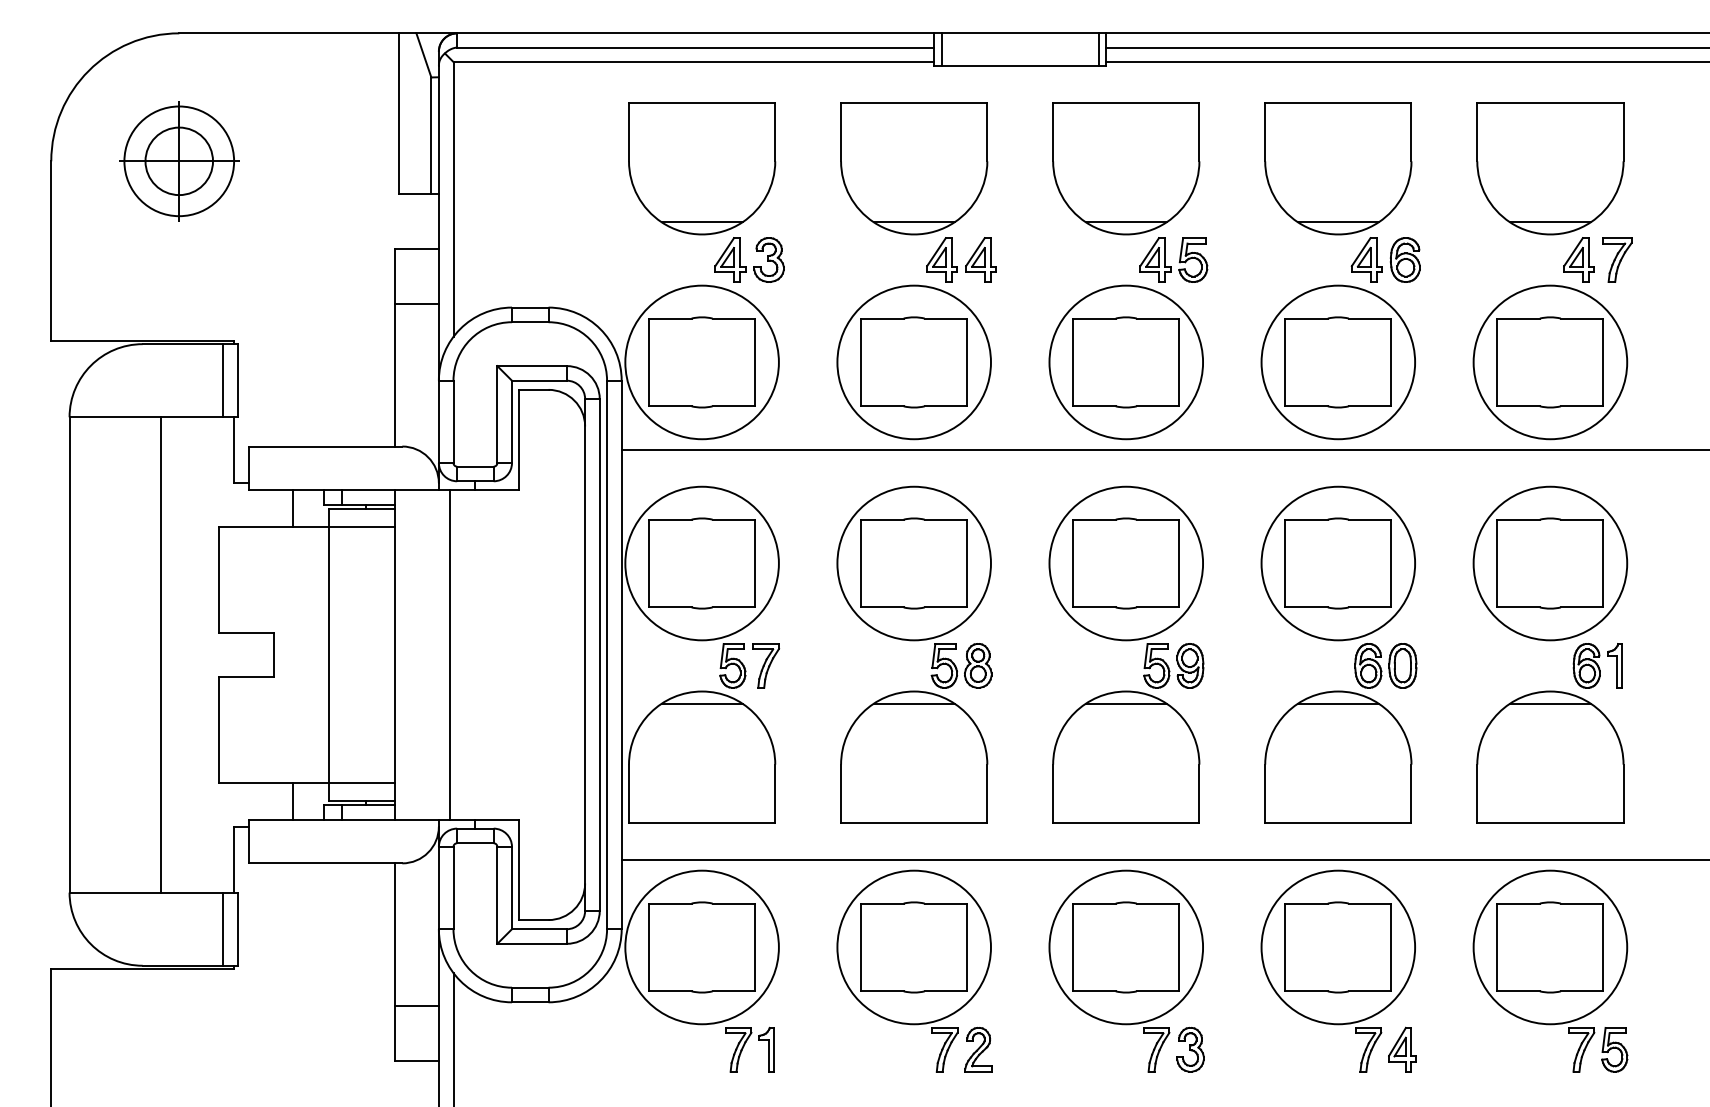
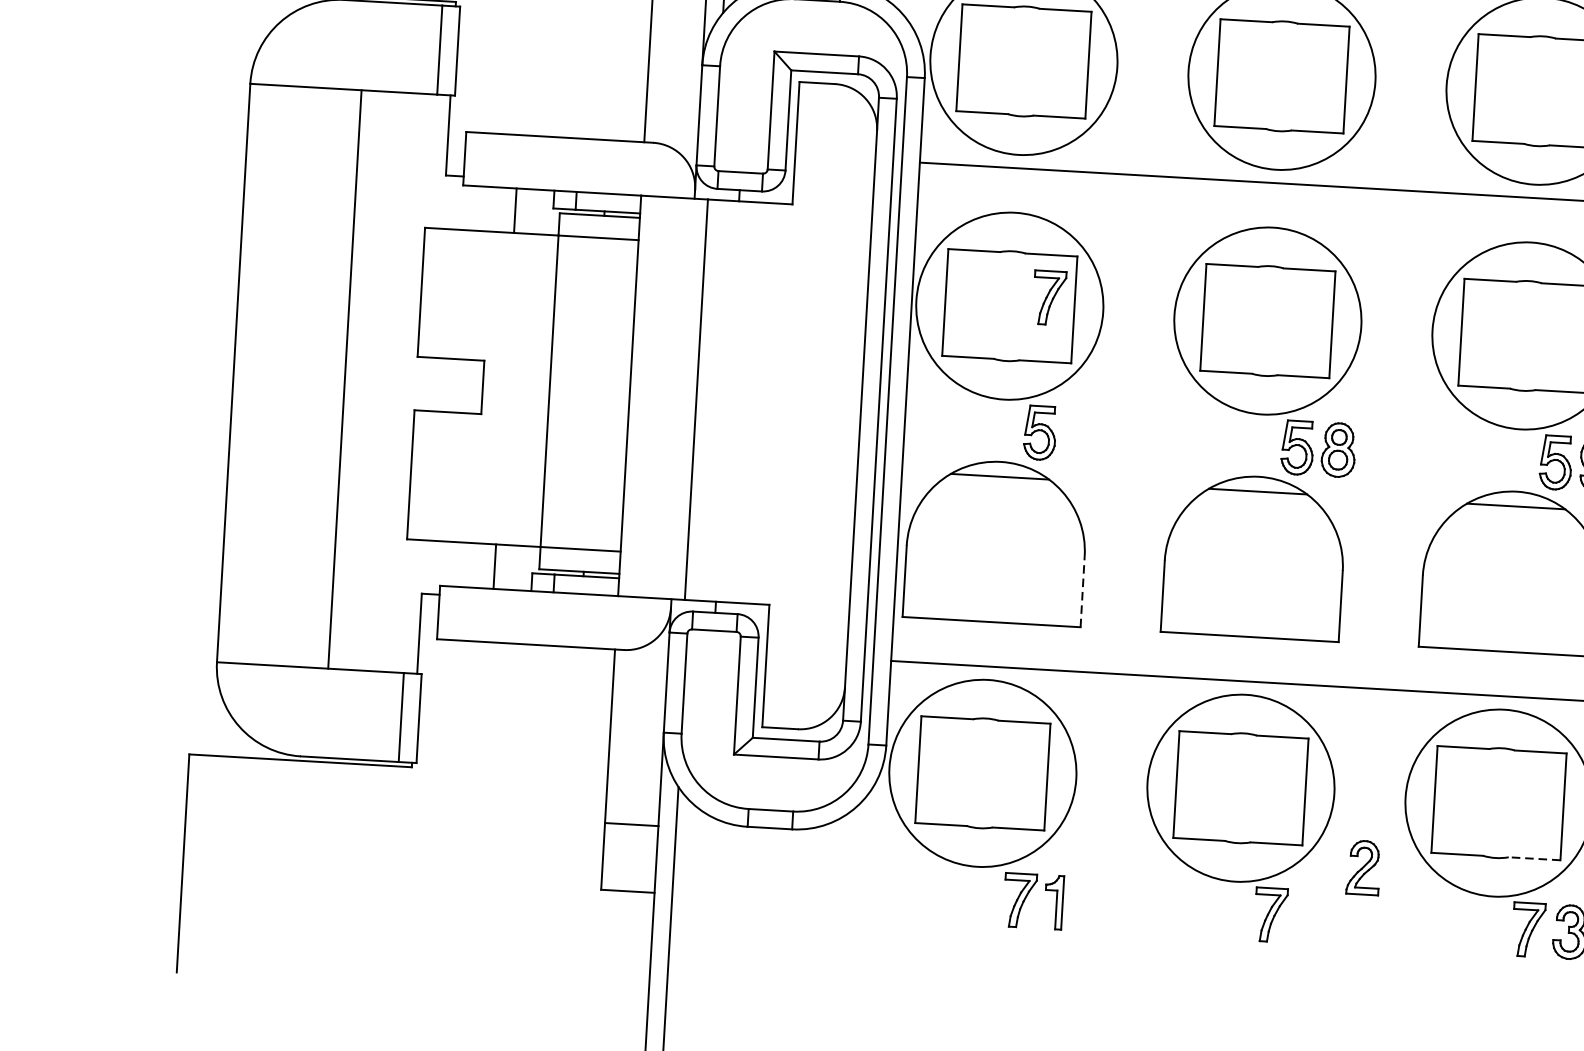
part: (766, 665) -> (1049, 297), moved
line: (775, 793) -> (1082, 591), solid -> dashed
line: (1157, 991) -> (1533, 858), solid -> dashed
part: (978, 1049) -> (1363, 867), moved

